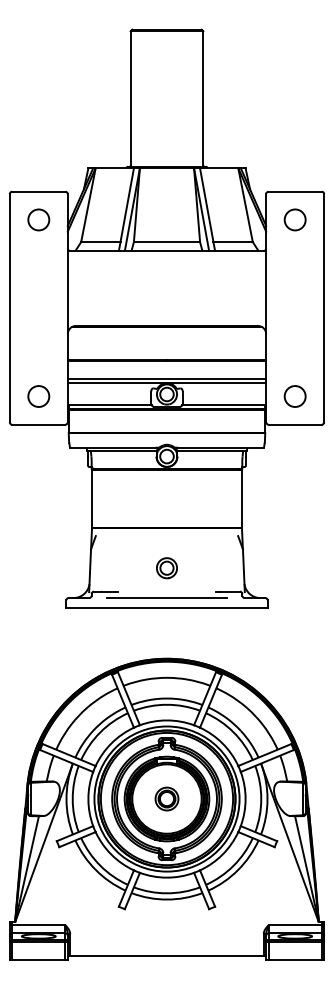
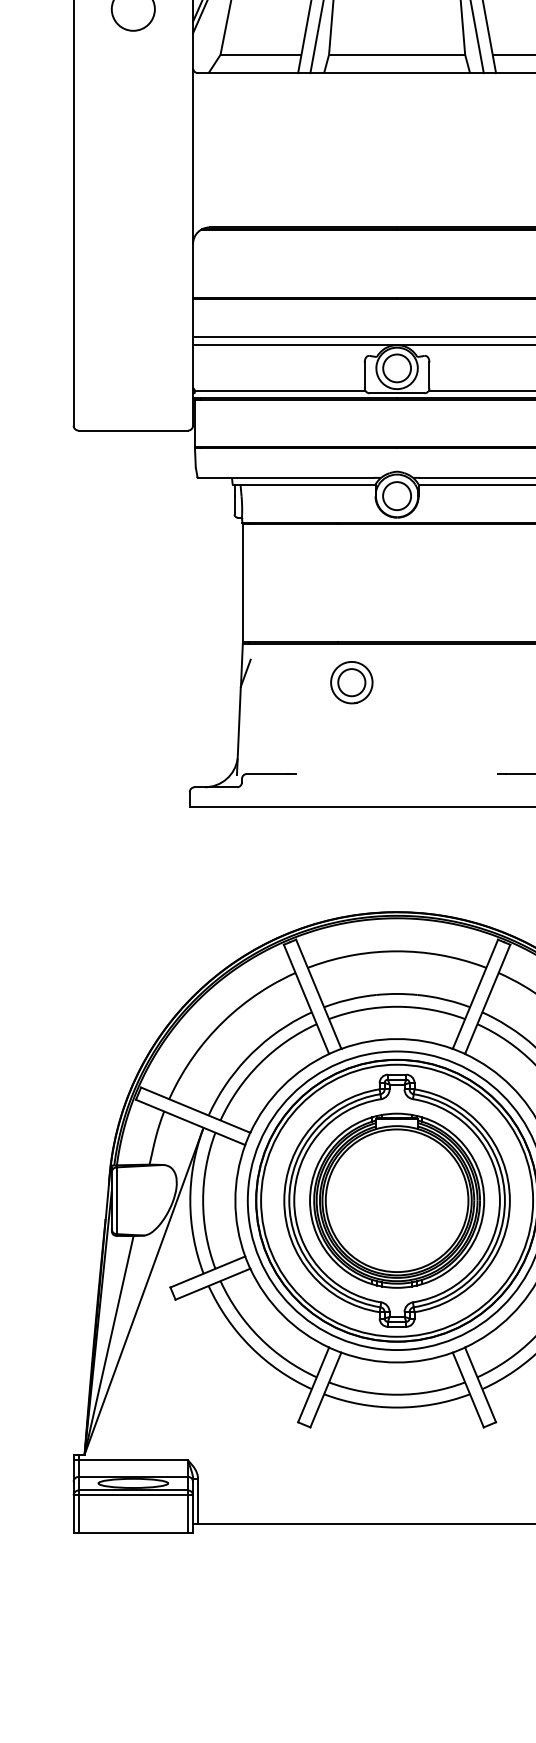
circle: (38, 396) -> (132, 372), removed
part: (166, 568) -> (350, 683), moved
line: (166, 598) -> (396, 788), removed
part: (166, 798) -> (396, 1199), removed

